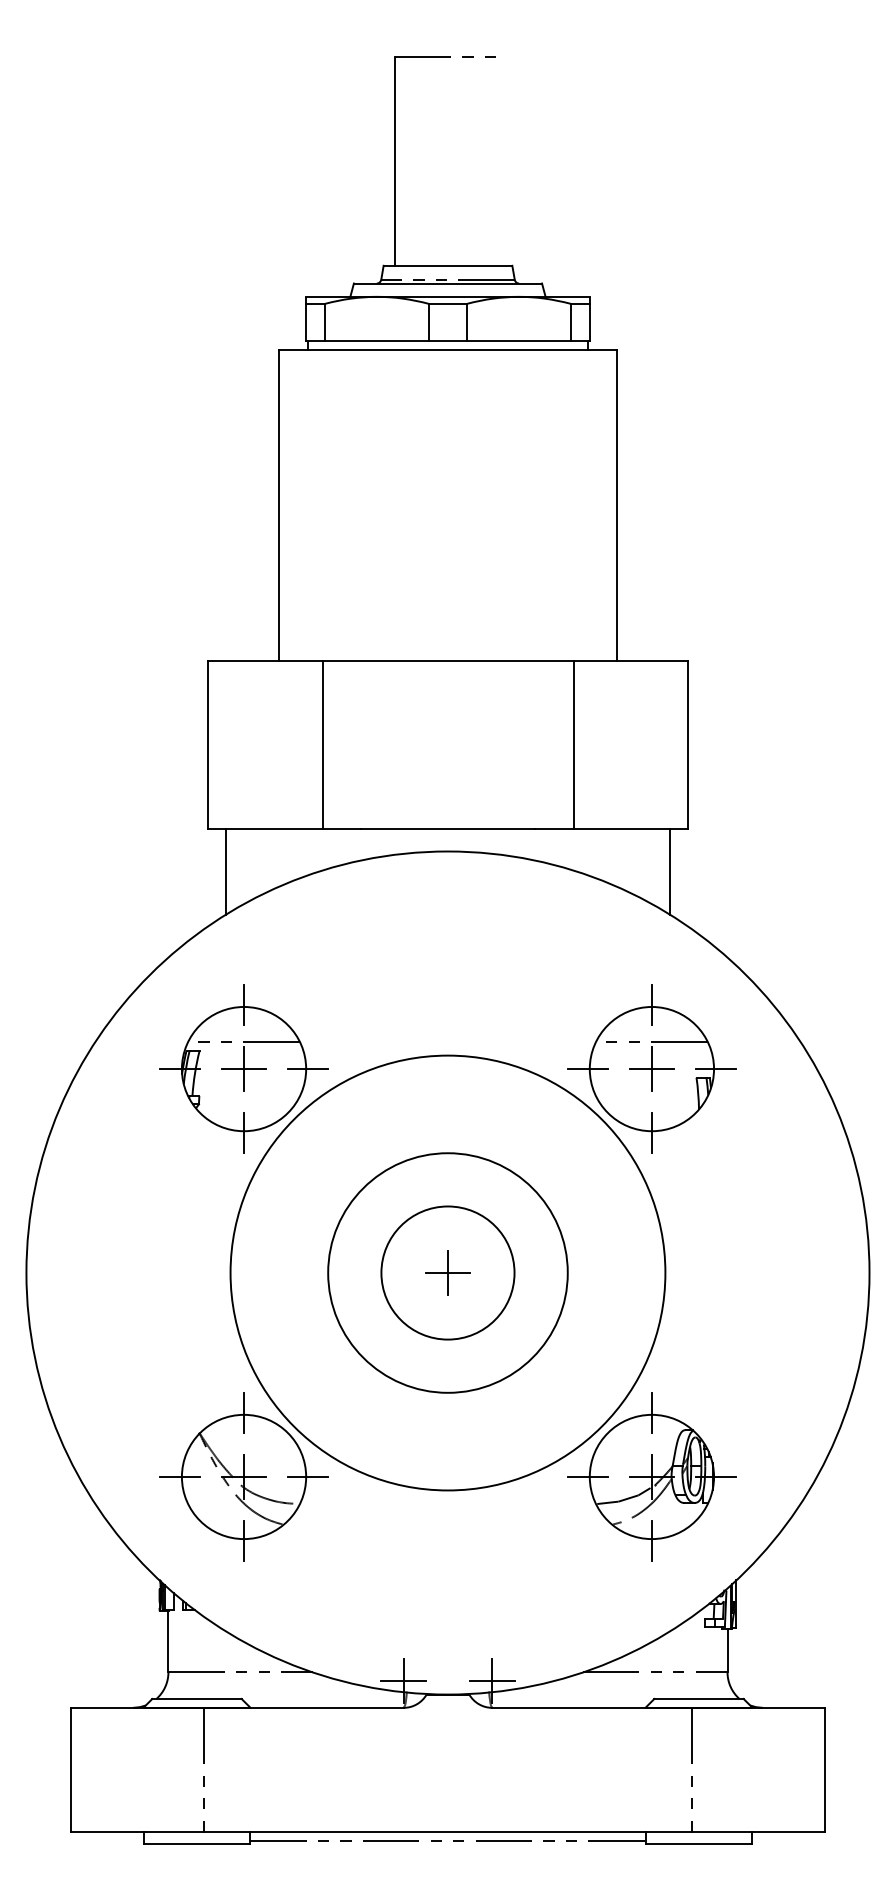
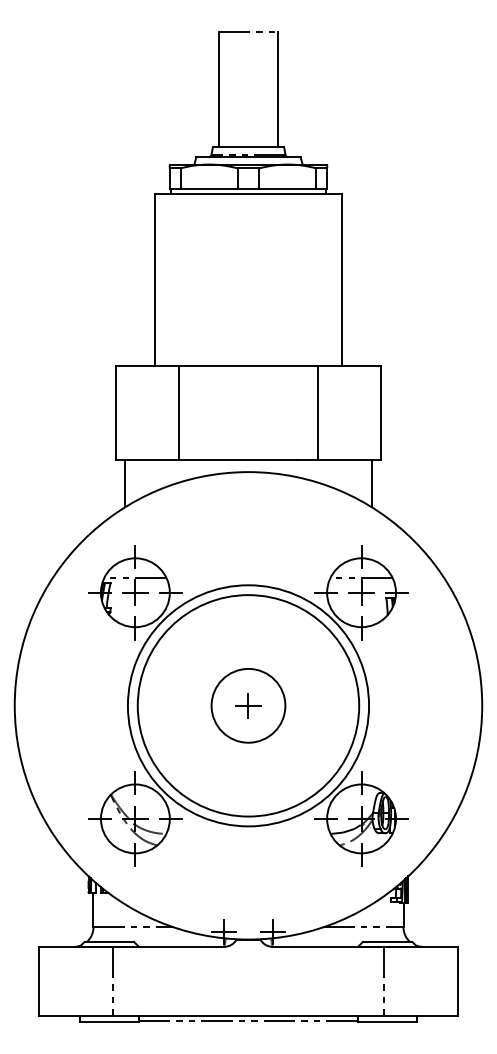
line: (502, 161) -> (278, 89), added
circle: (448, 1272) -> (248, 705), size x1.67

